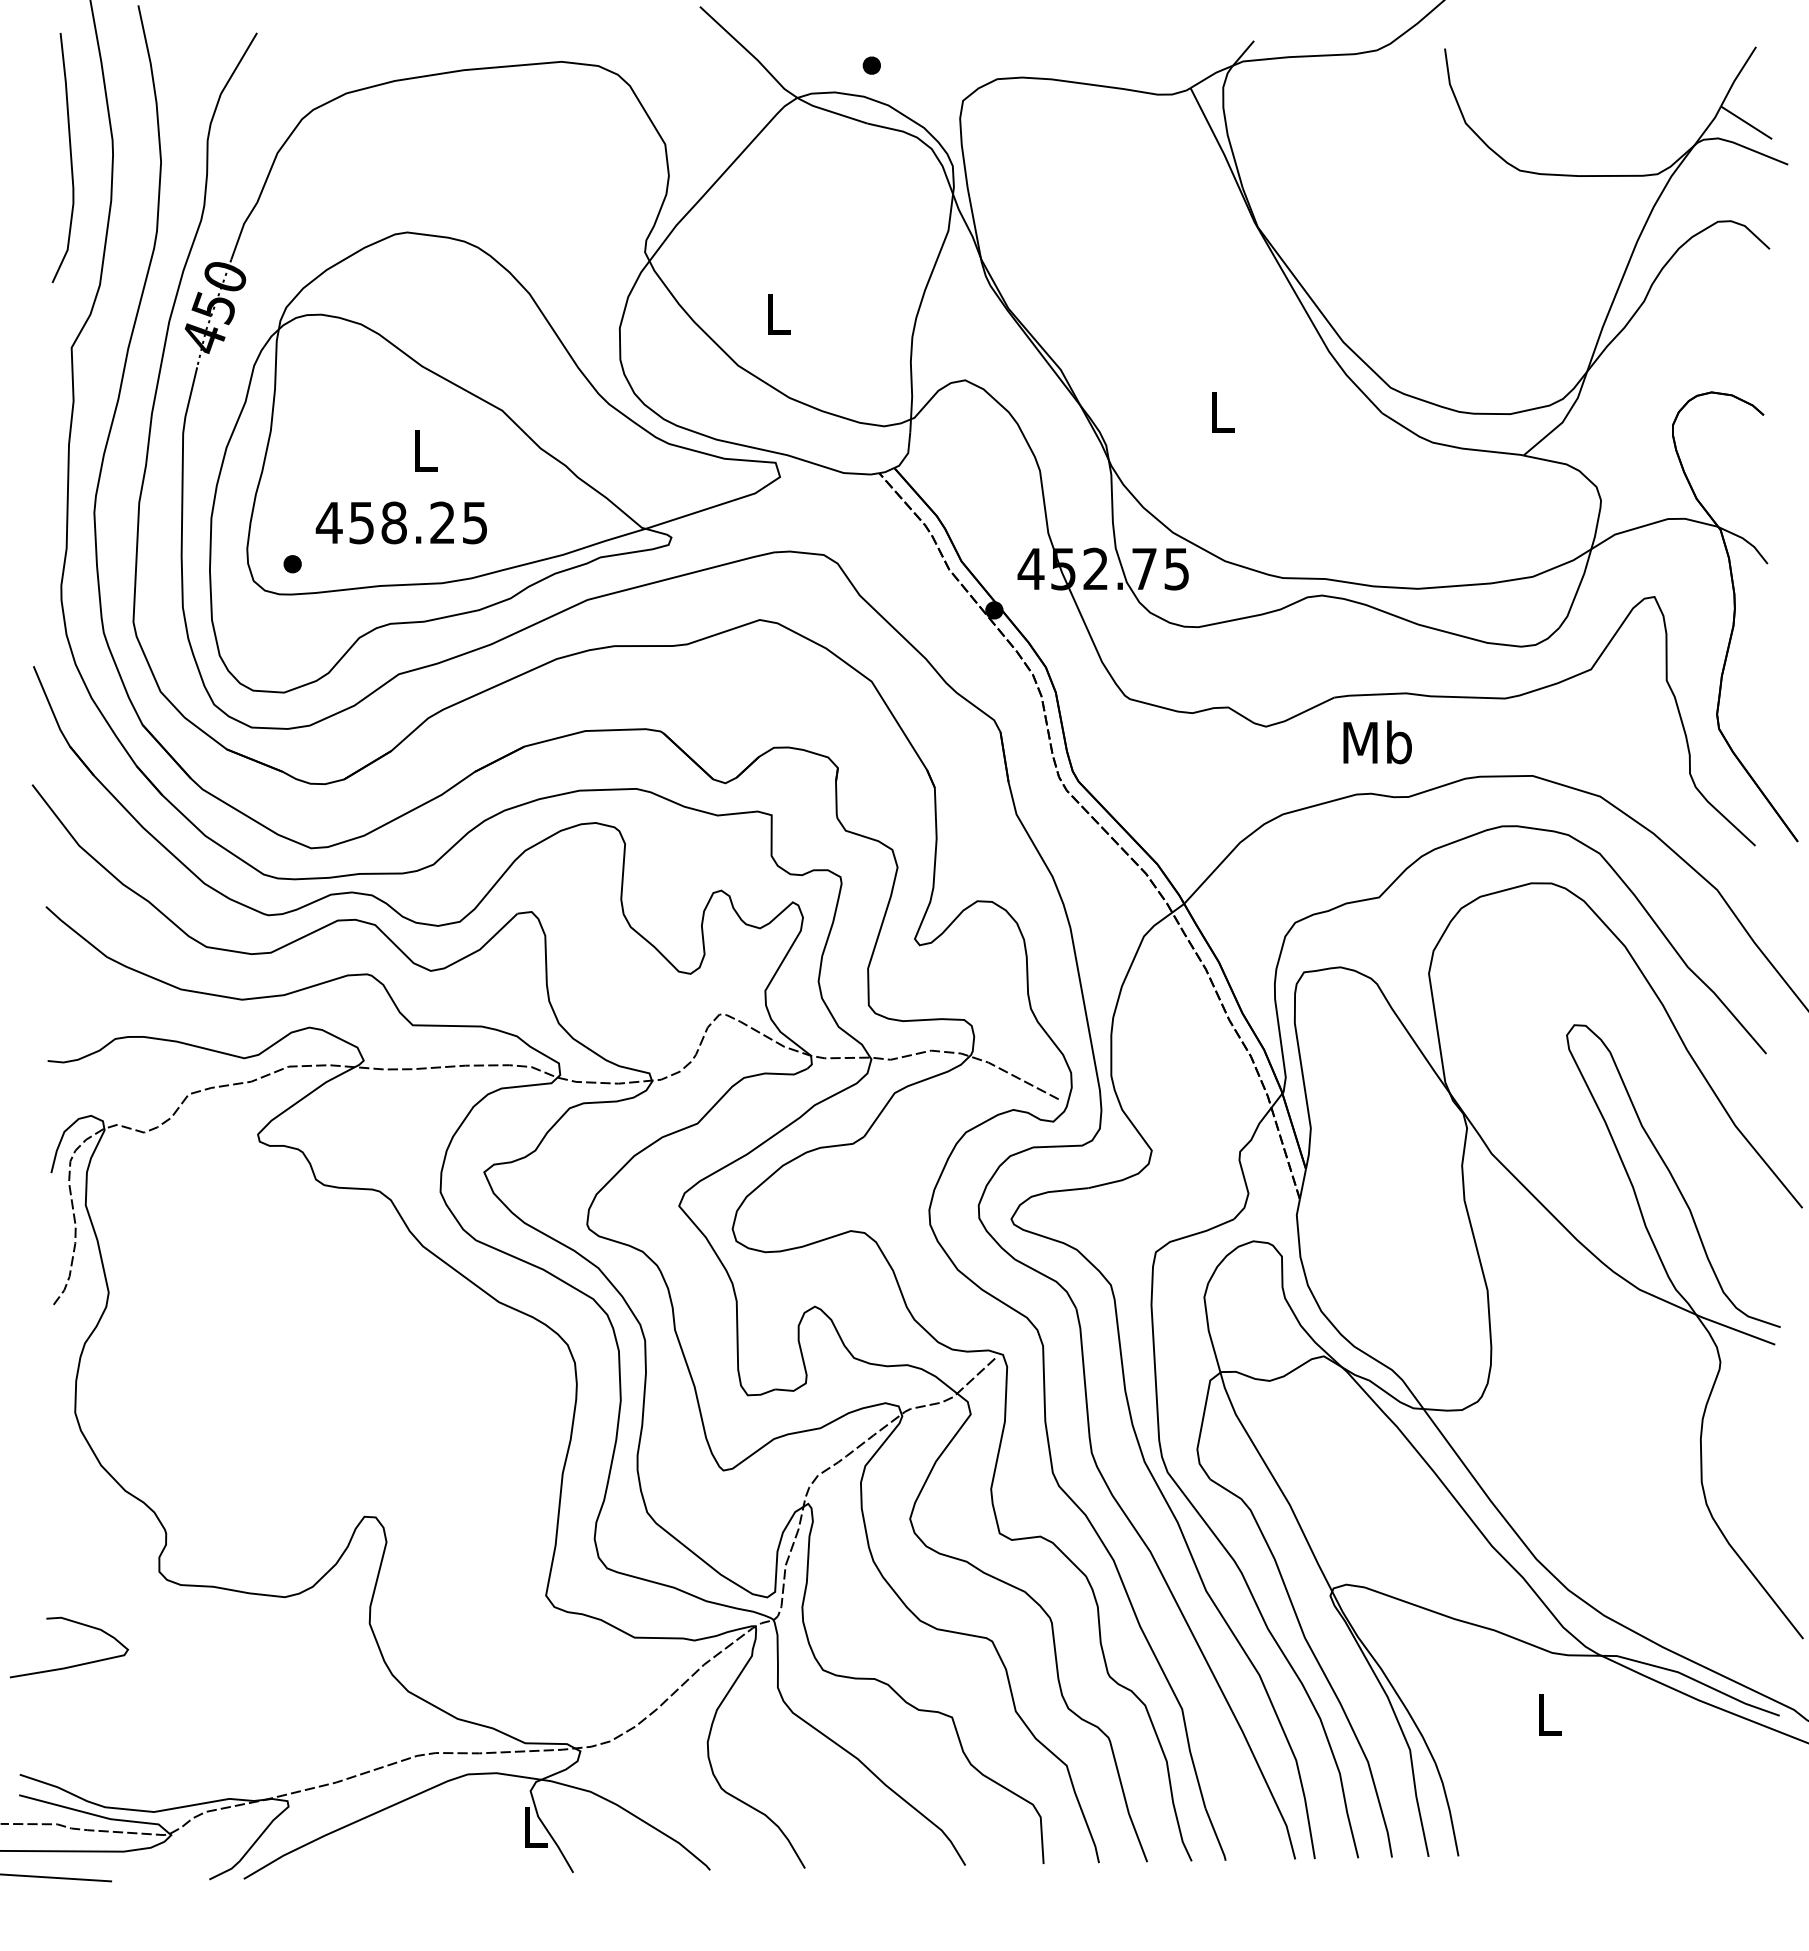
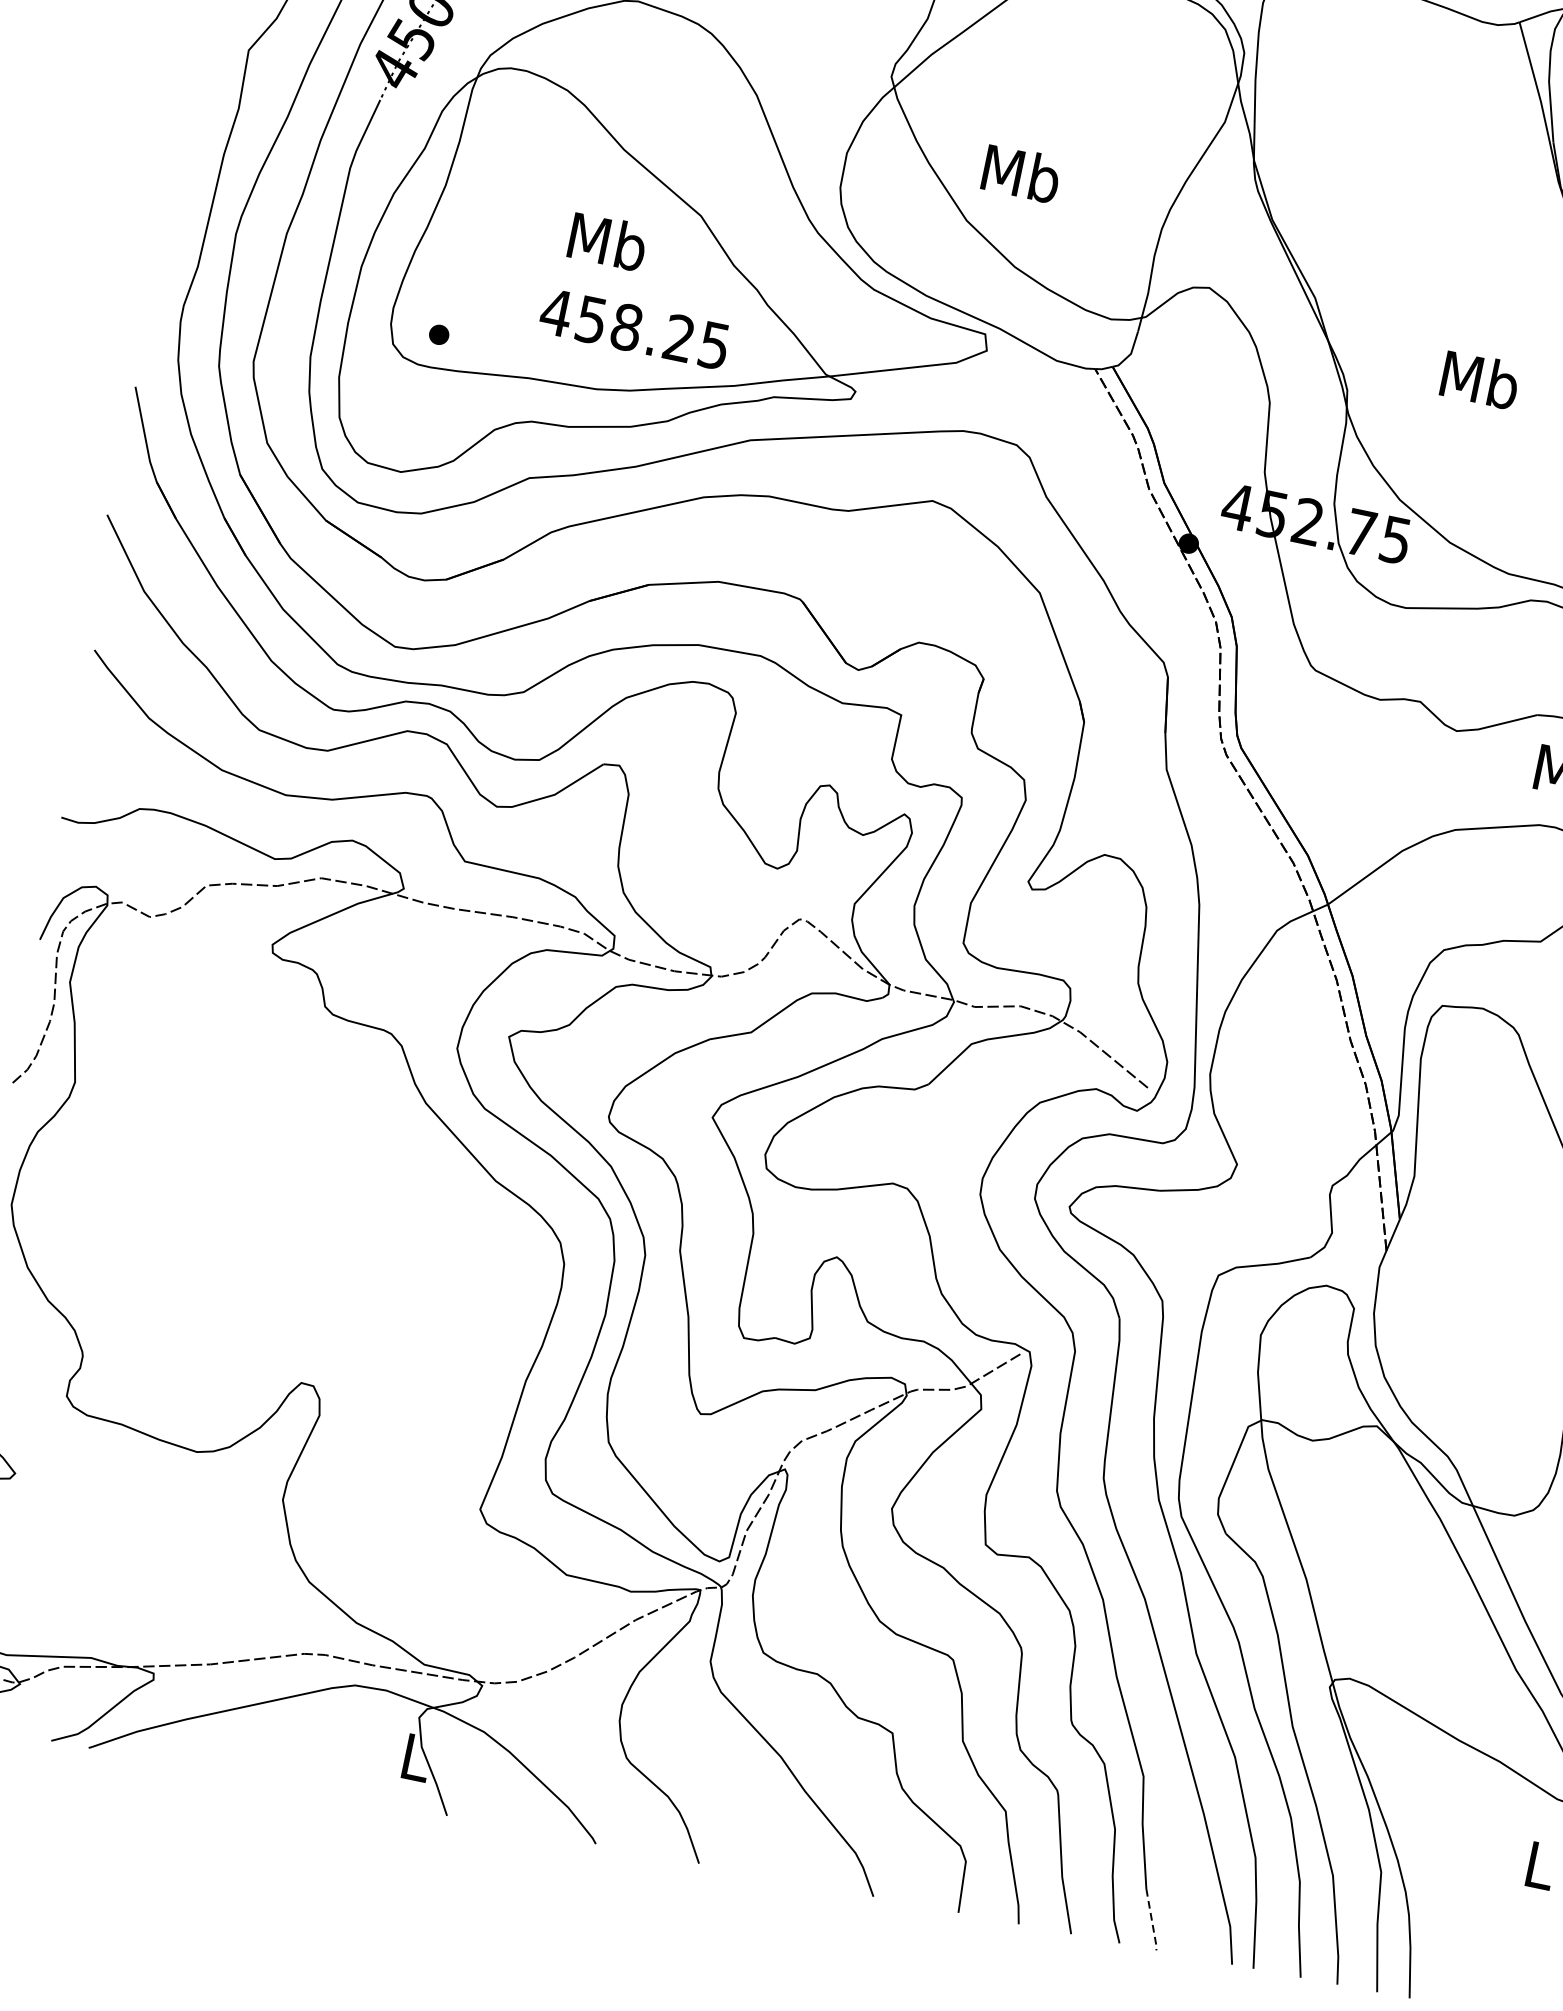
text: (778, 313) -> (1022, 173), L -> Mb
text: (1221, 411) -> (1479, 379), L -> Mb
text: (424, 450) -> (607, 241), L -> Mb
text: (400, 522) -> (633, 328), moved
line: (1216, 1835) -> (1152, 1920), solid -> dashed

